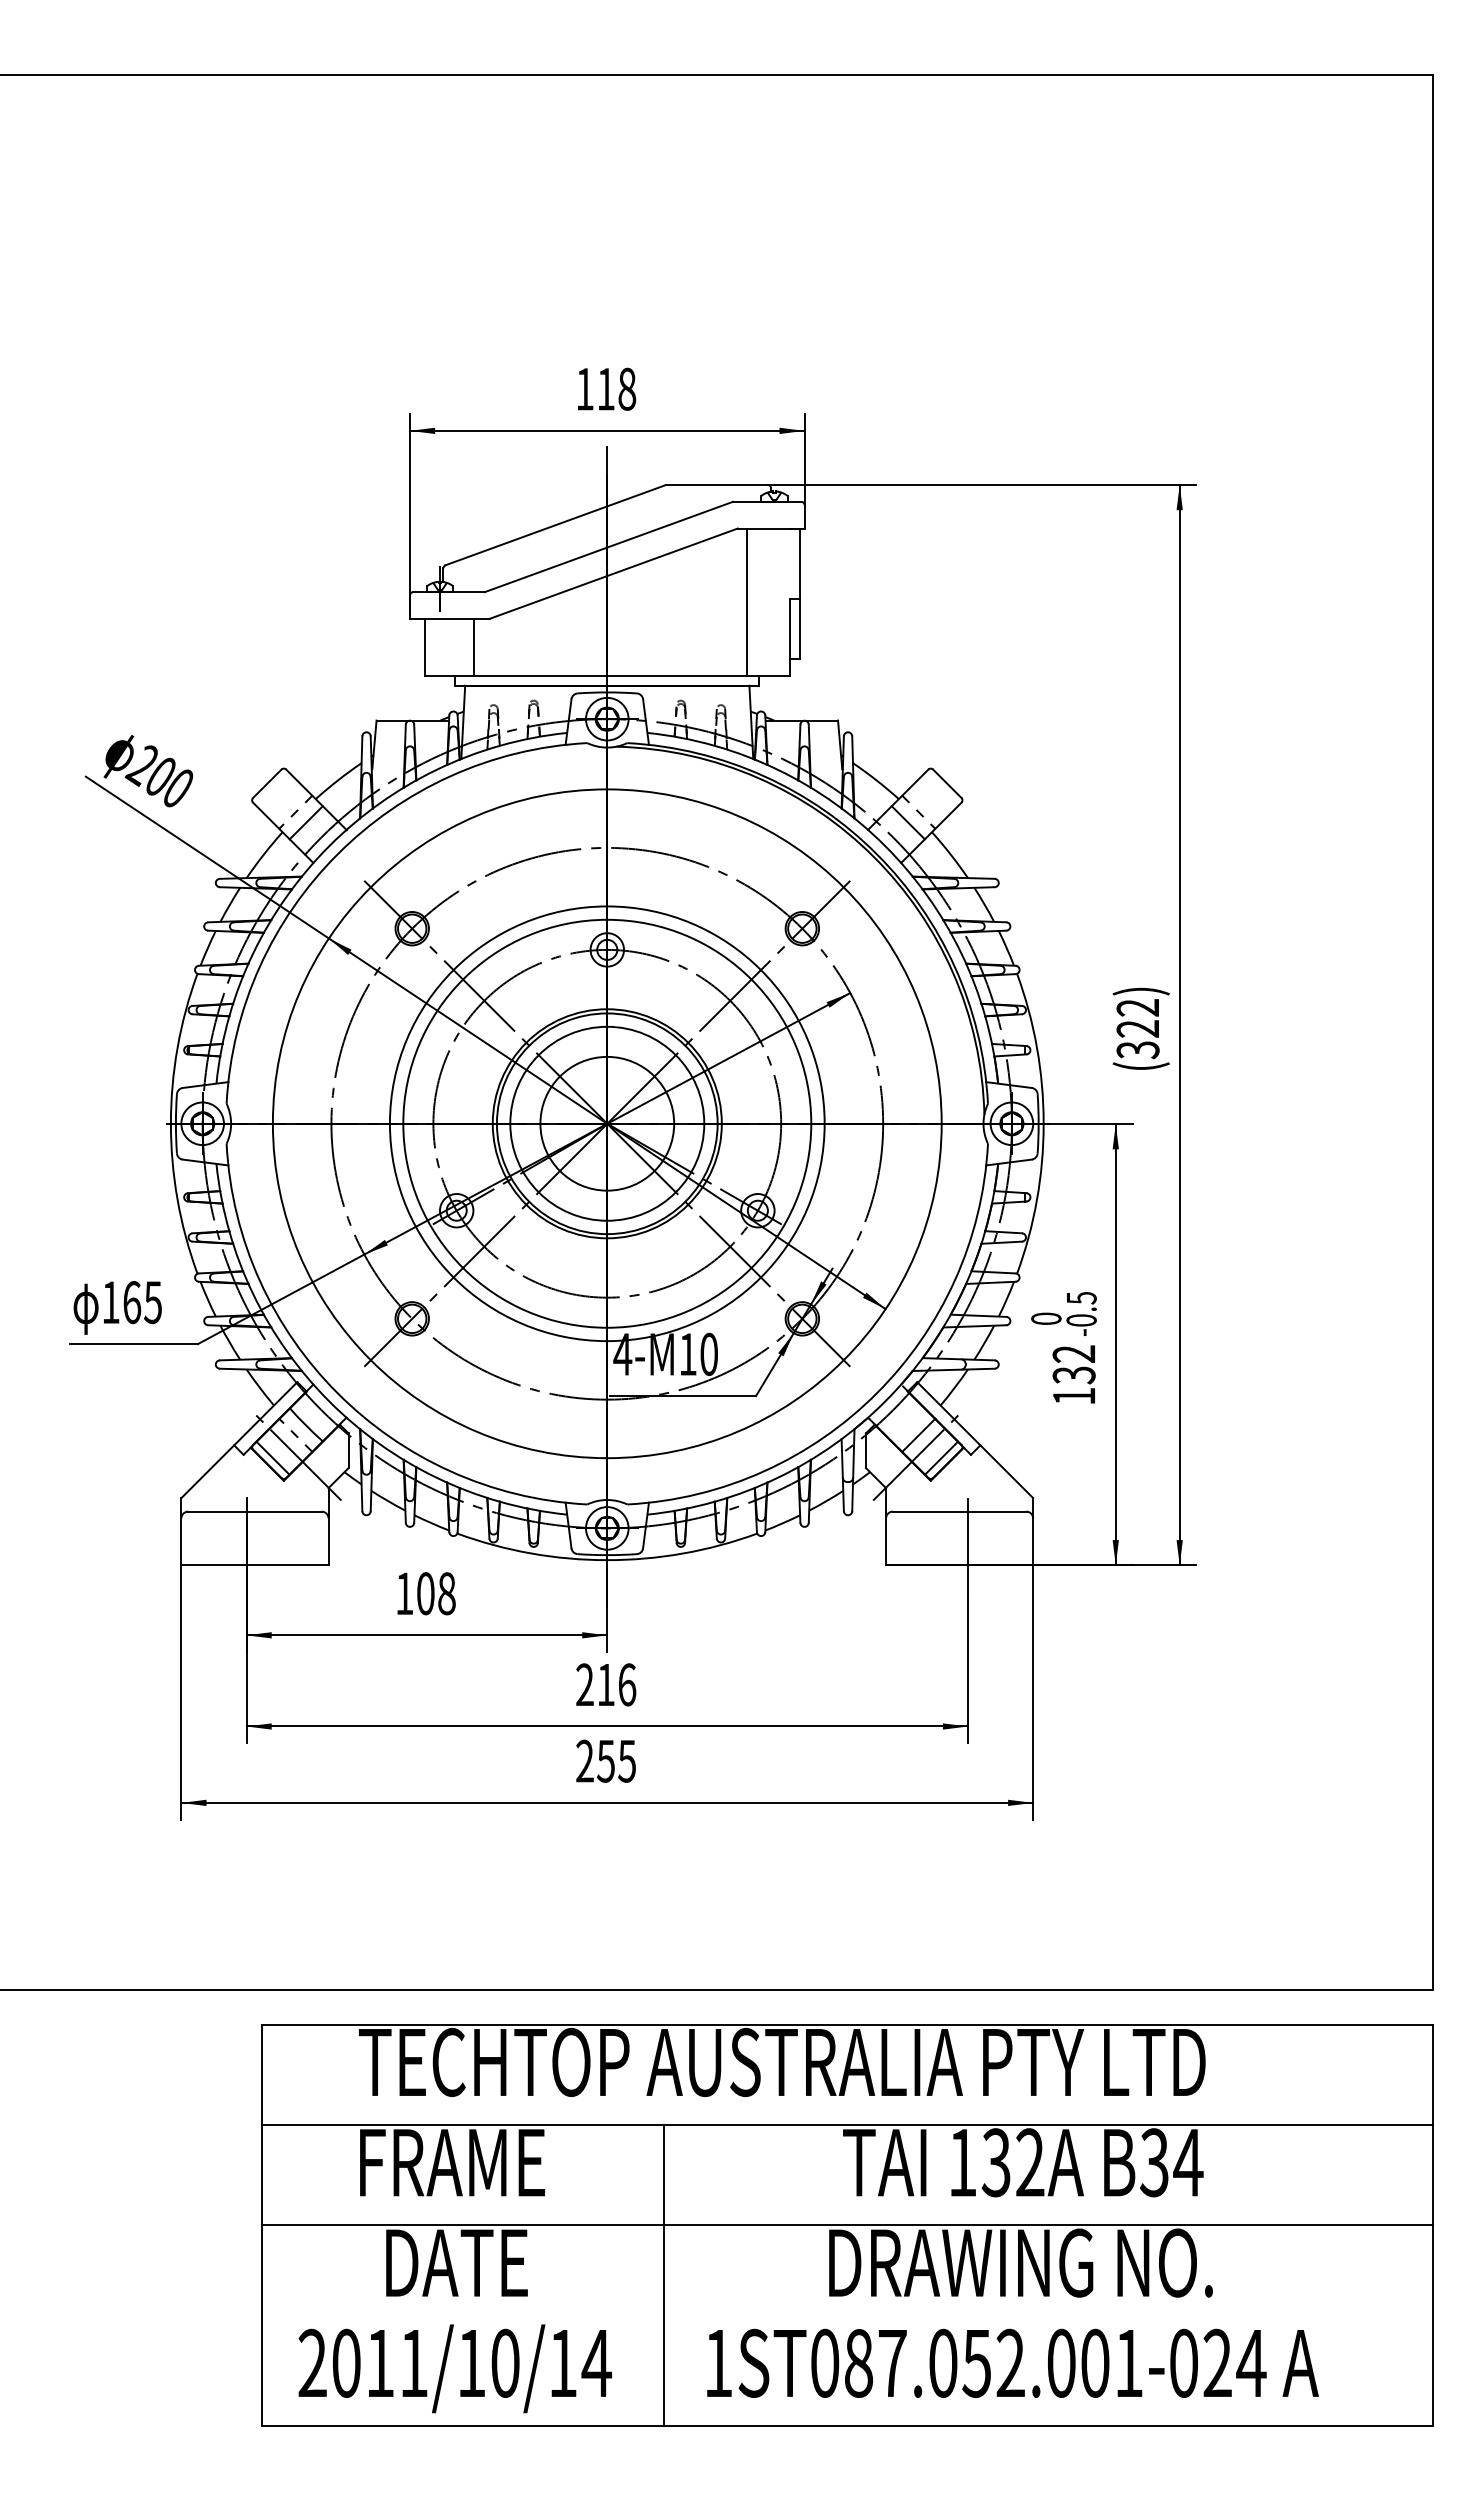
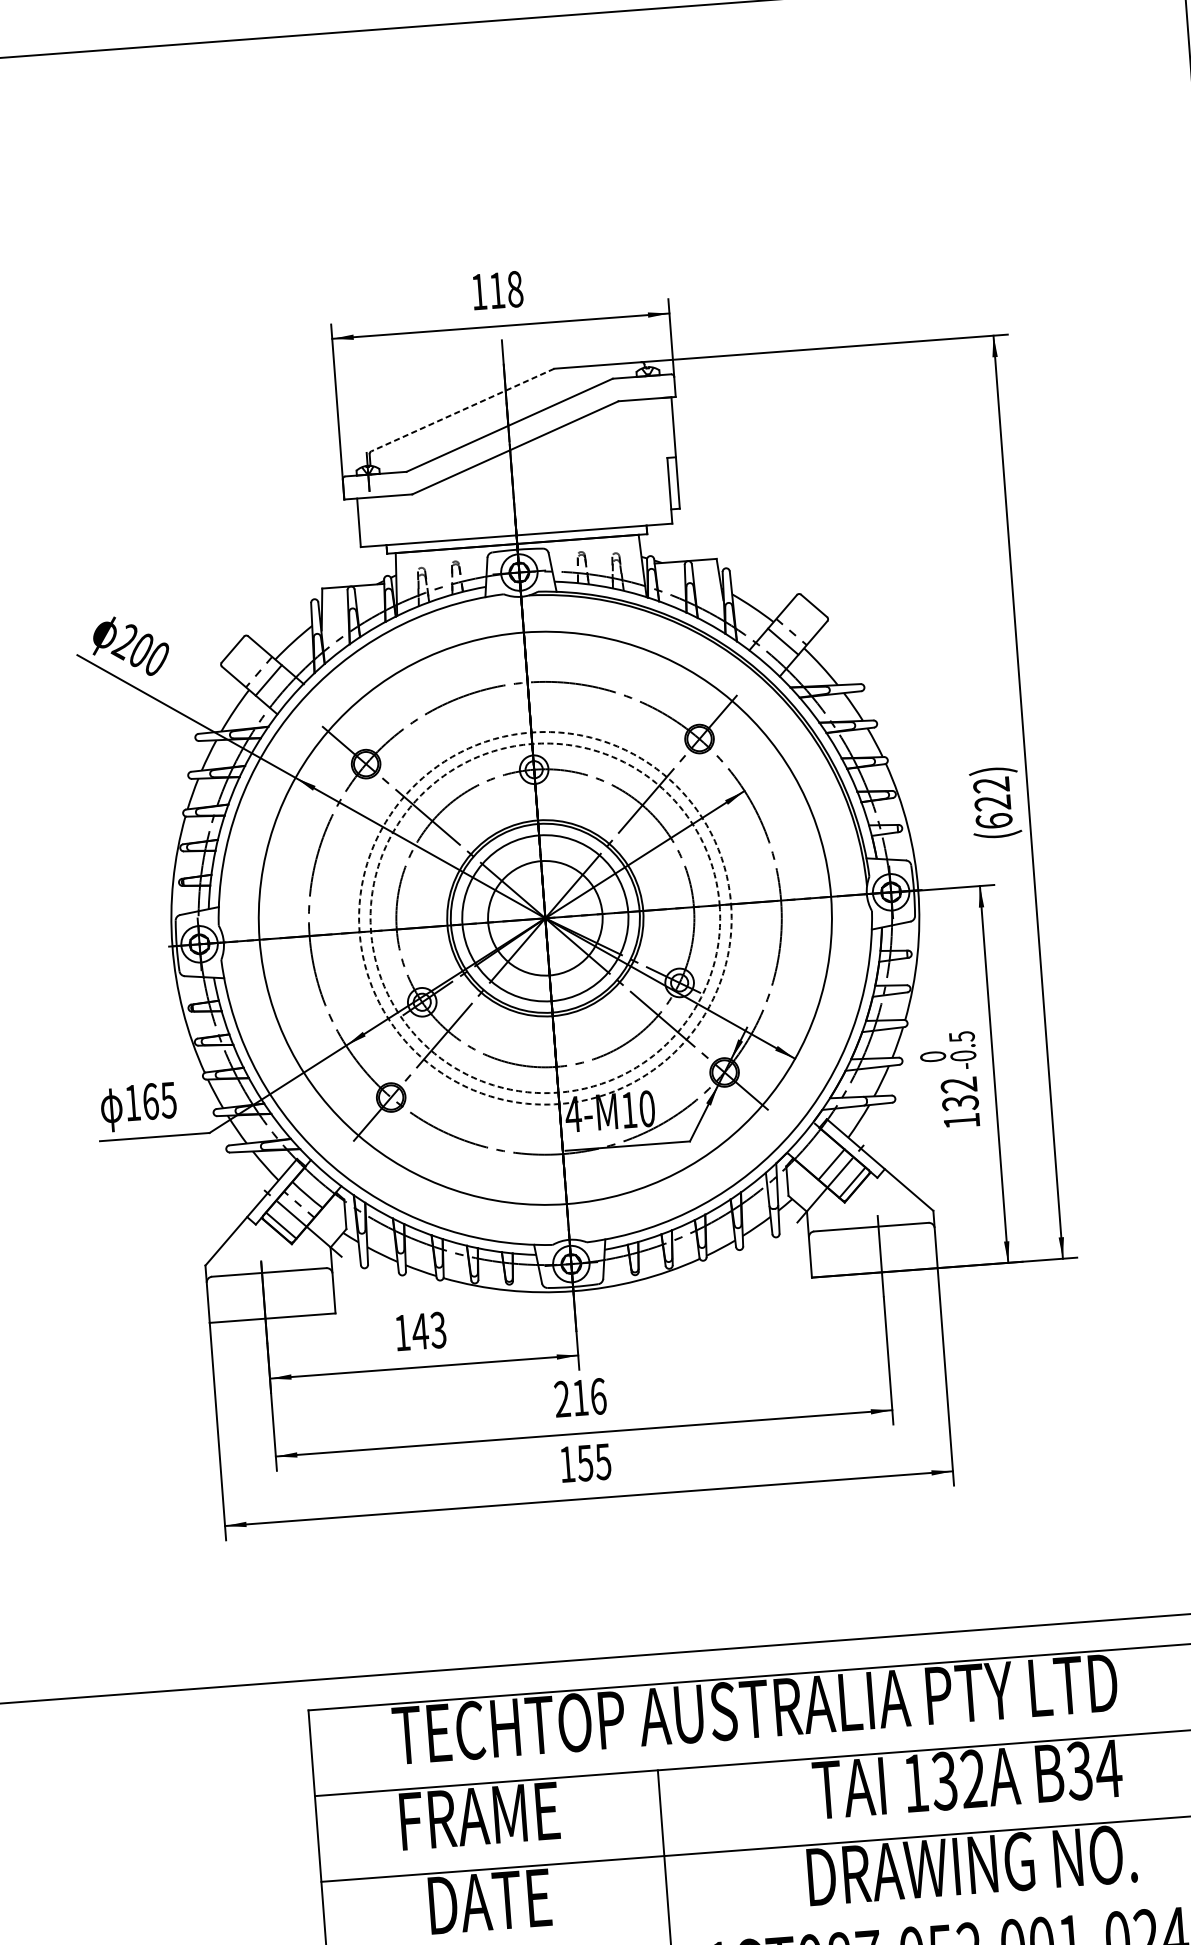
line: (555, 525) -> (462, 410), solid -> dashed
line: (746, 601) -> (630, 463), removed
line: (473, 646) -> (400, 519), removed
text: (1137, 1050) -> (993, 821), (322) -> (622)
circle: (606, 1123) -> (544, 918), solid -> dashed
circle: (607, 1123) -> (545, 918), solid -> dashed
text: (435, 1593) -> (428, 1330), 108 -> 143
text: (584, 1760) -> (566, 1463), 255 -> 155

